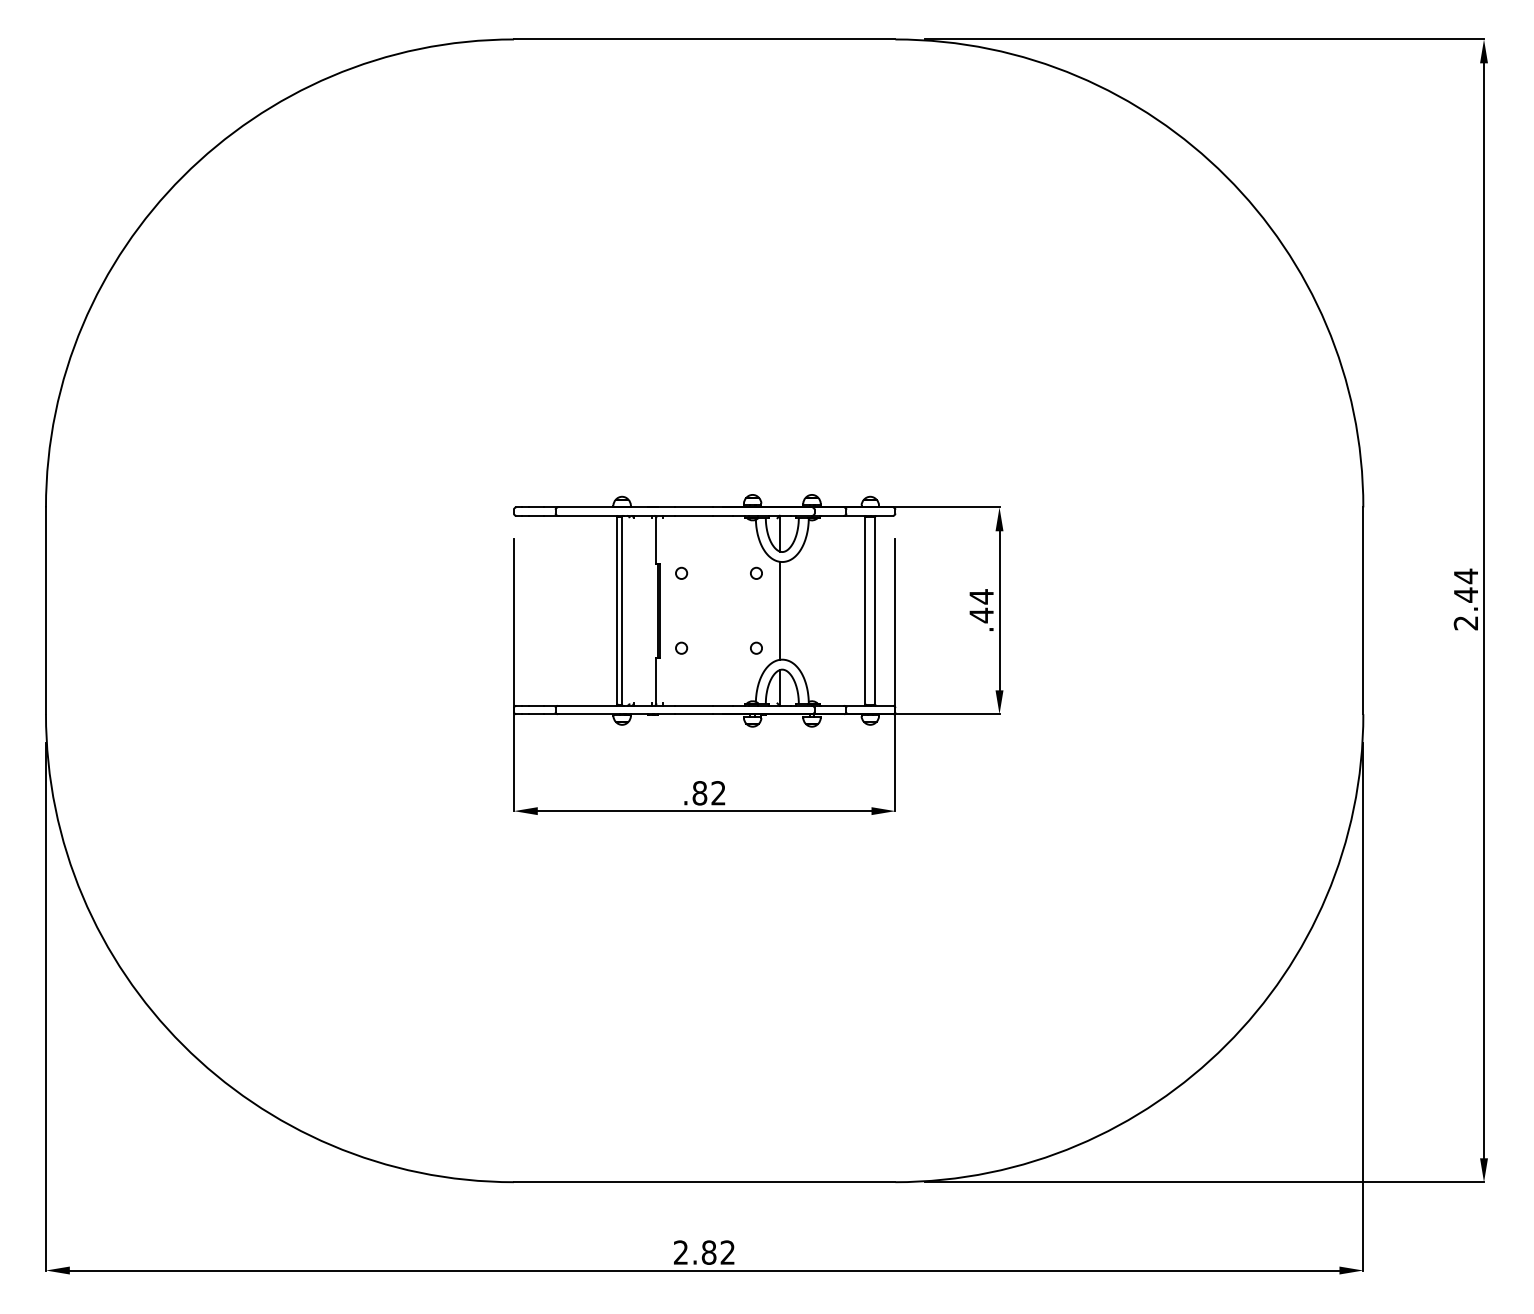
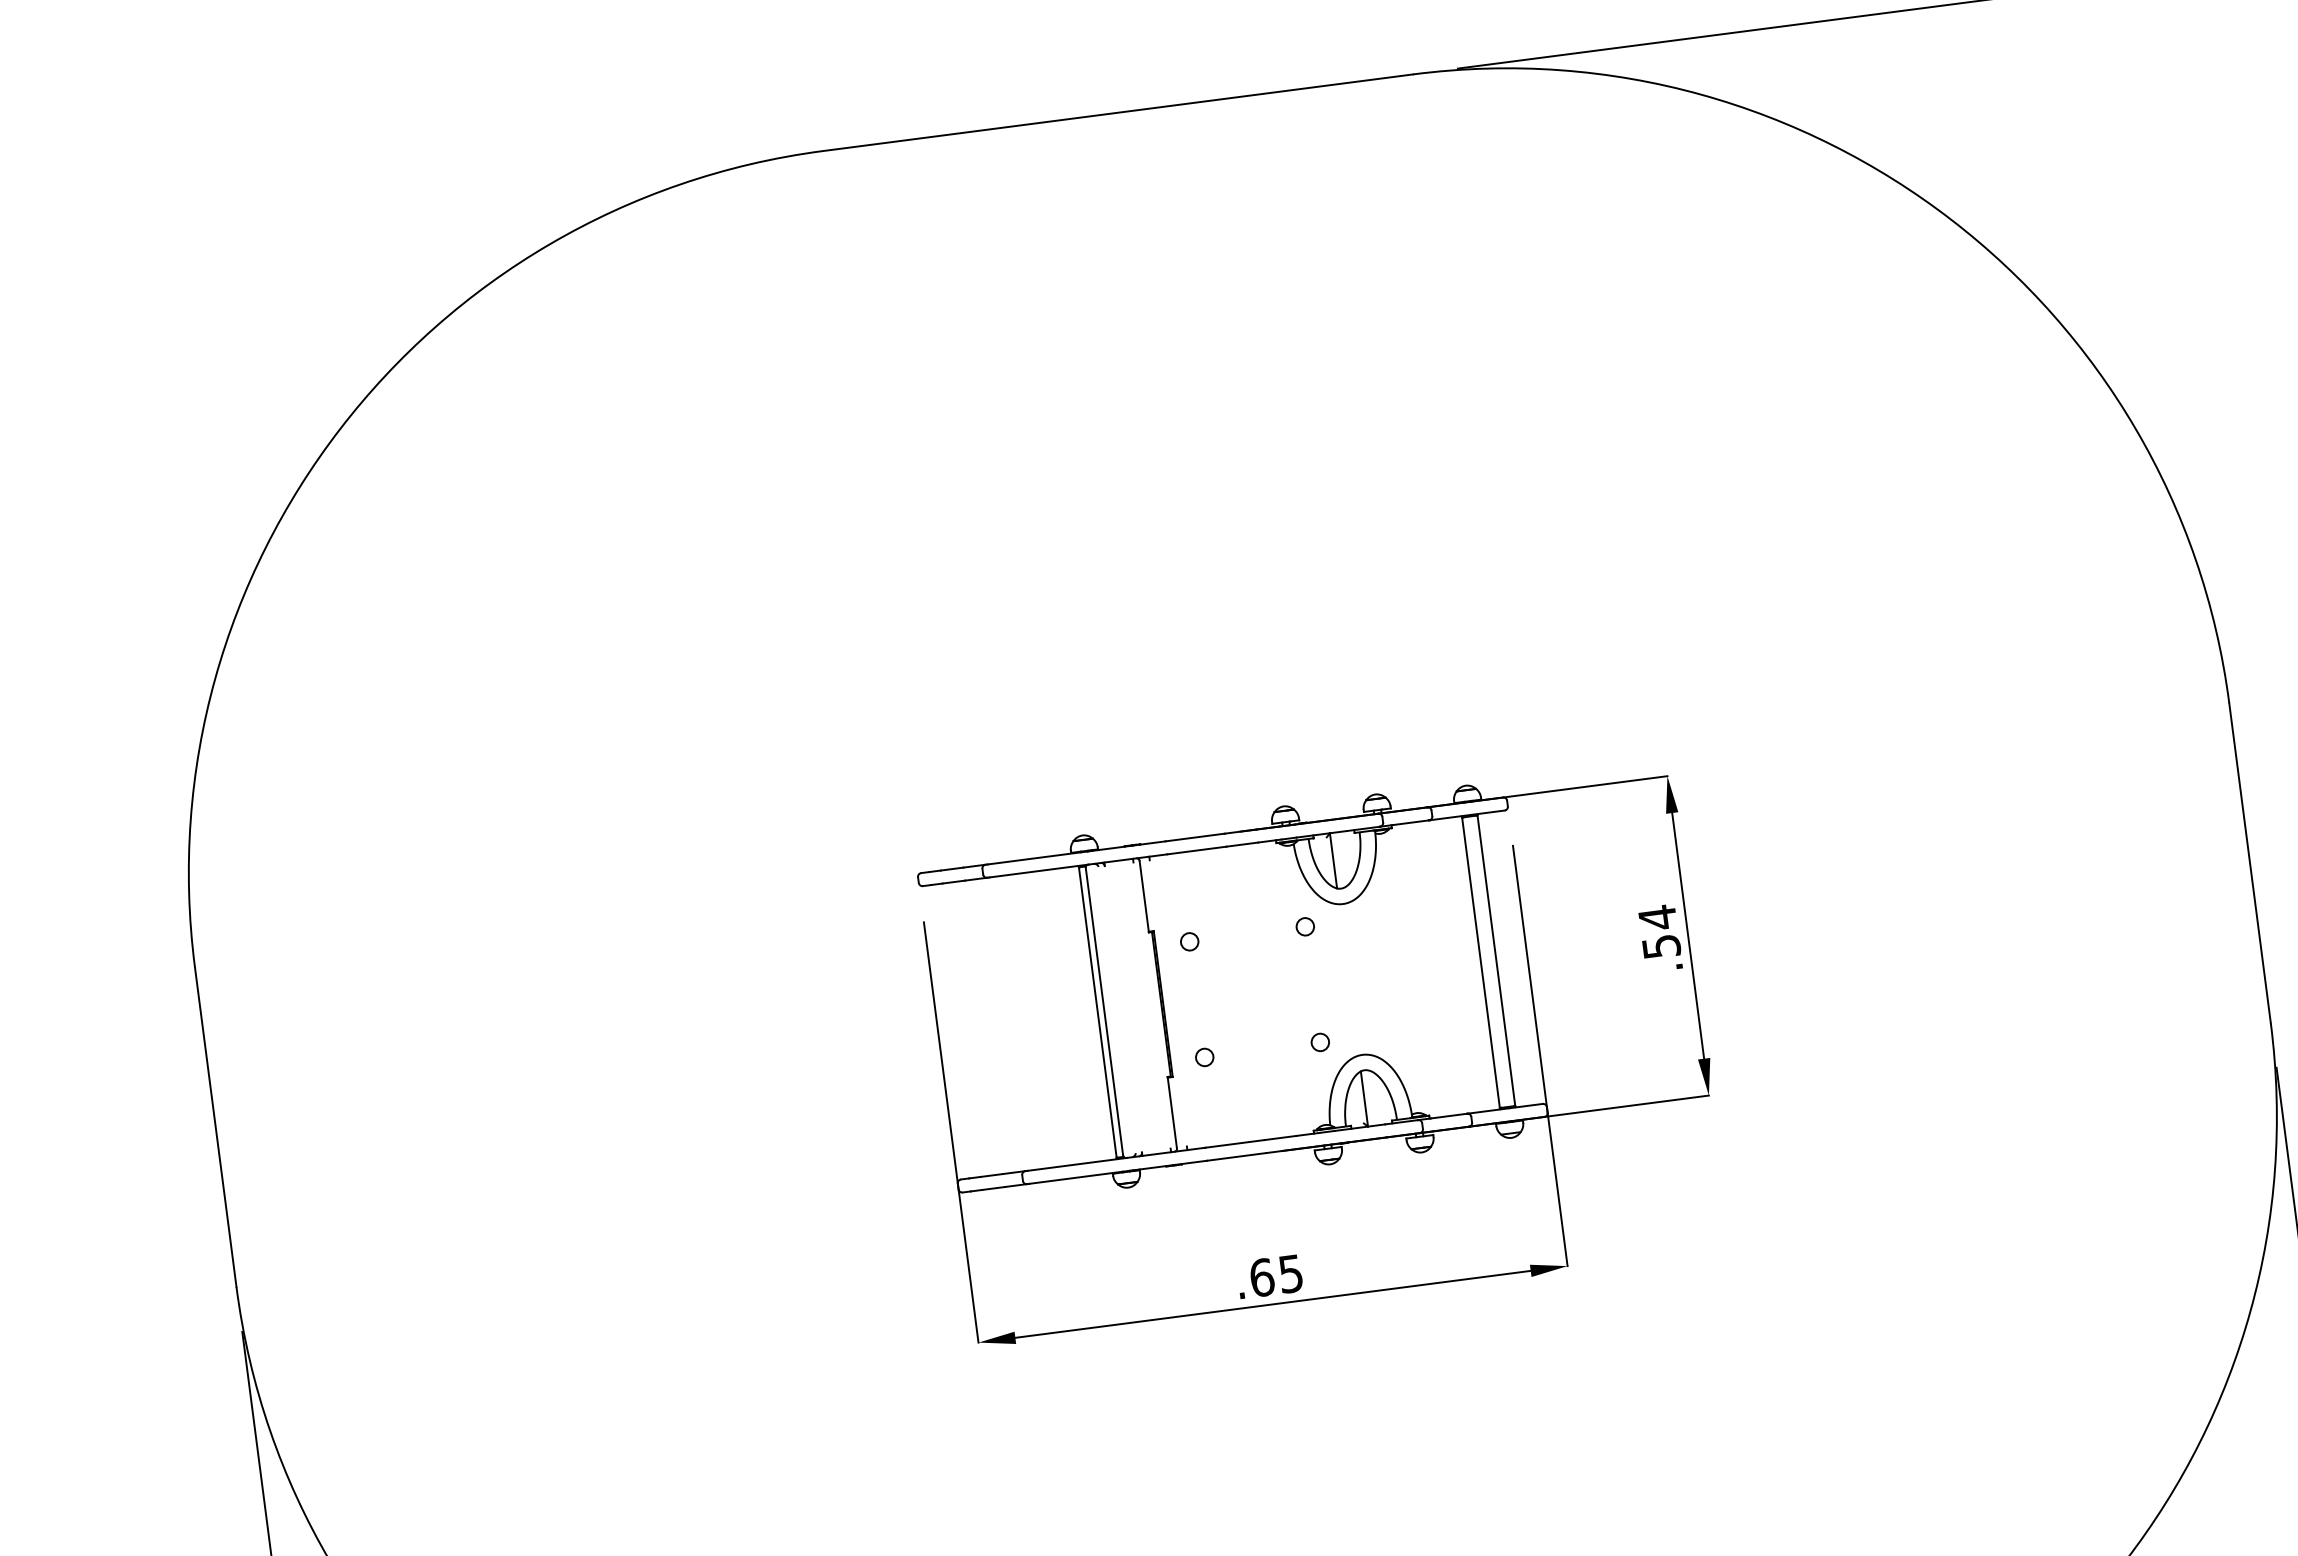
line: (779, 610) -> (1348, 979), removed
text: (981, 615) -> (1661, 946), .44 -> .54
text: (708, 793) -> (1275, 1276), .82 -> .65

